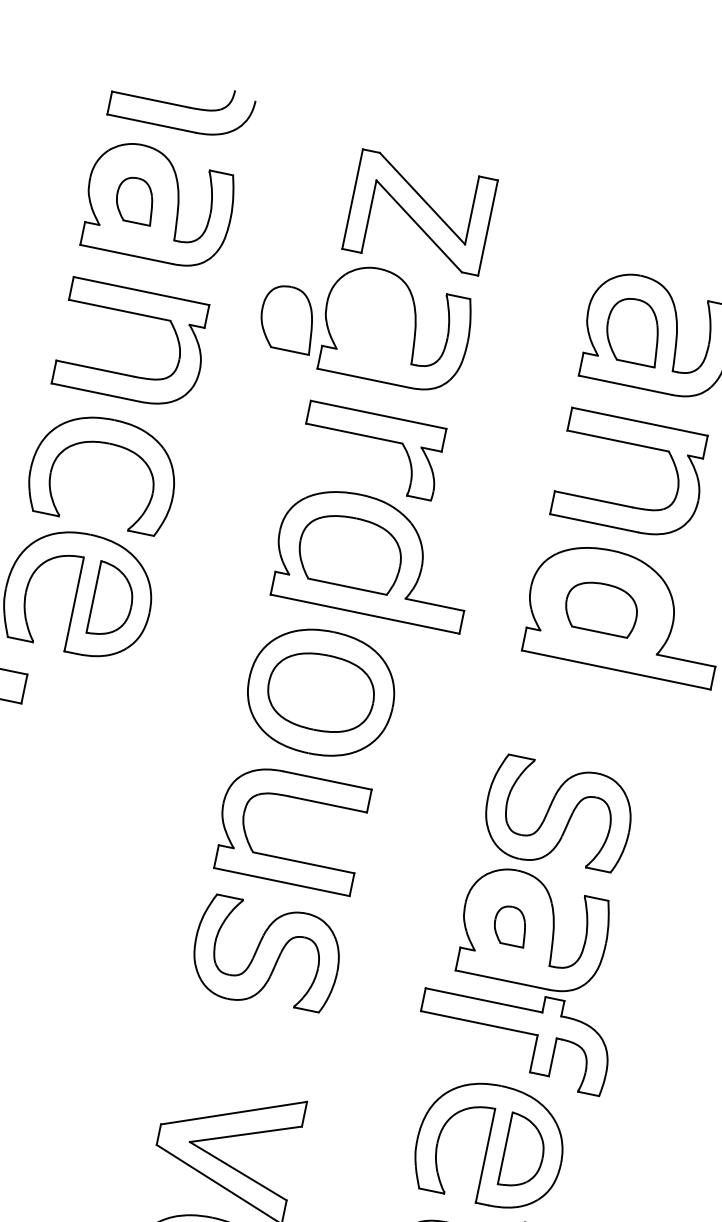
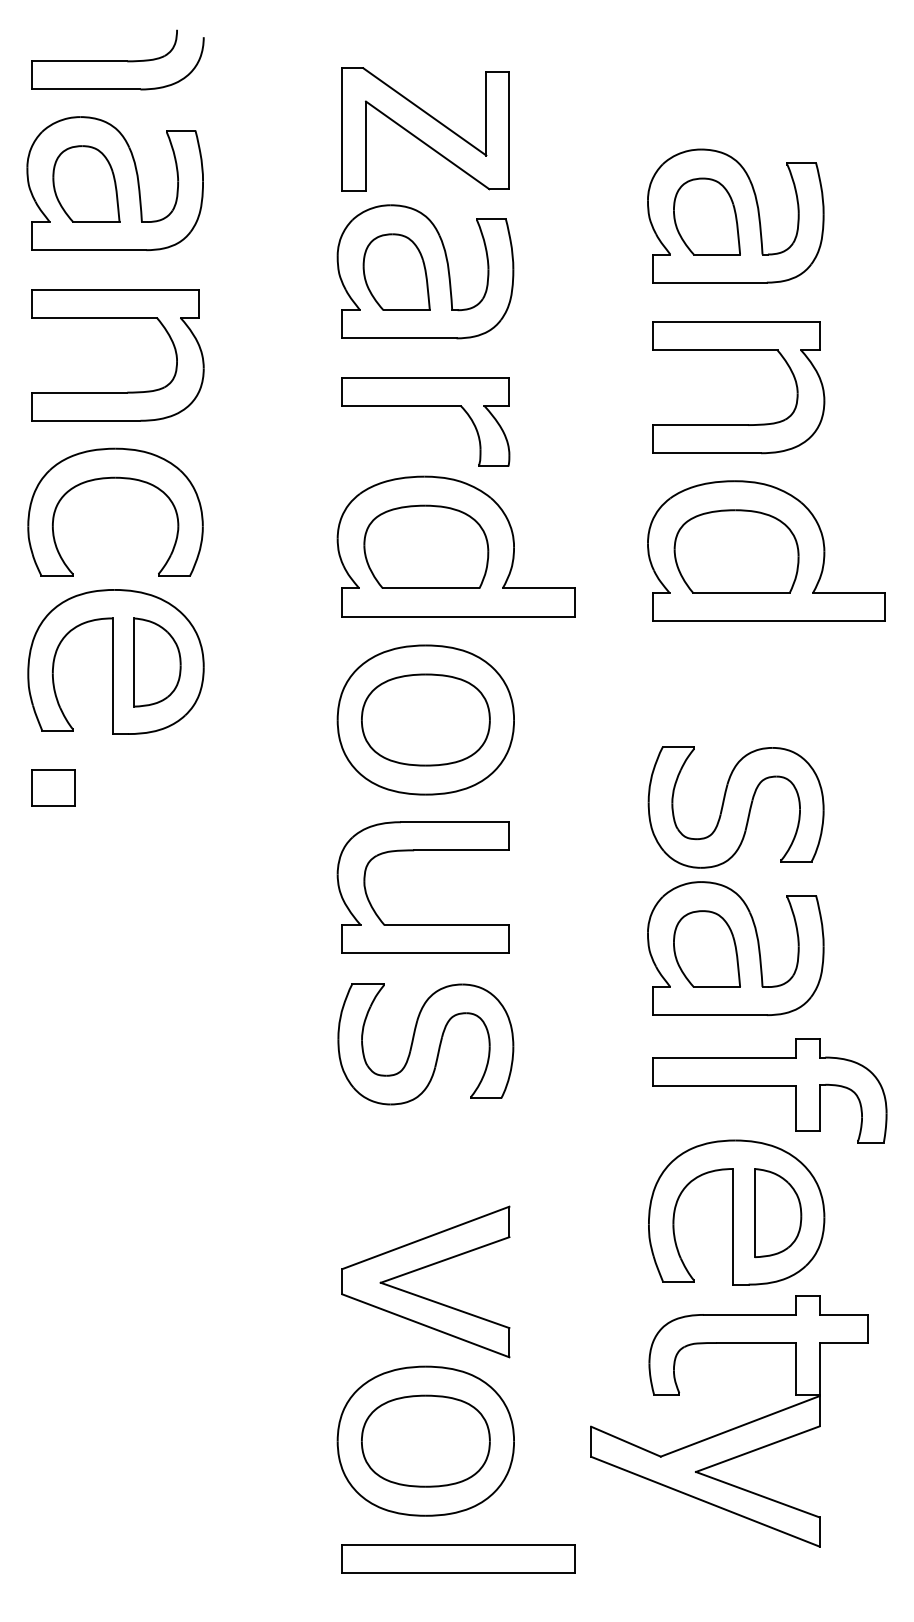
part: (135, 199) -> (86, 183), size x1.43
part: (288, 317) -> (396, 271), moved
part: (601, 608) -> (736, 551), size x1.43
part: (510, 925) -> (706, 948), size x1.67
part: (515, 1034) -> (769, 1090), moved

